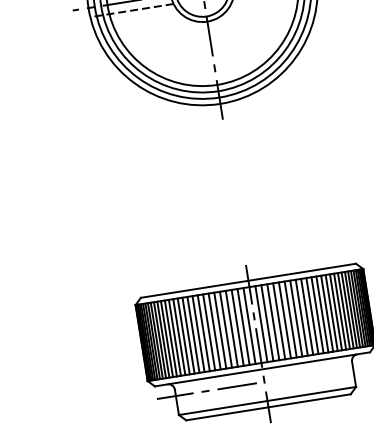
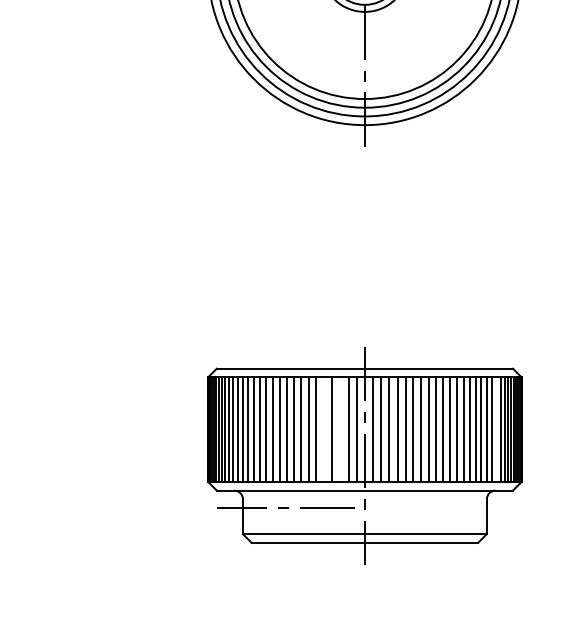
line: (351, 309) -> (496, 429), removed
line: (237, 327) -> (340, 429), removed
line: (226, 329) -> (324, 429), removed

